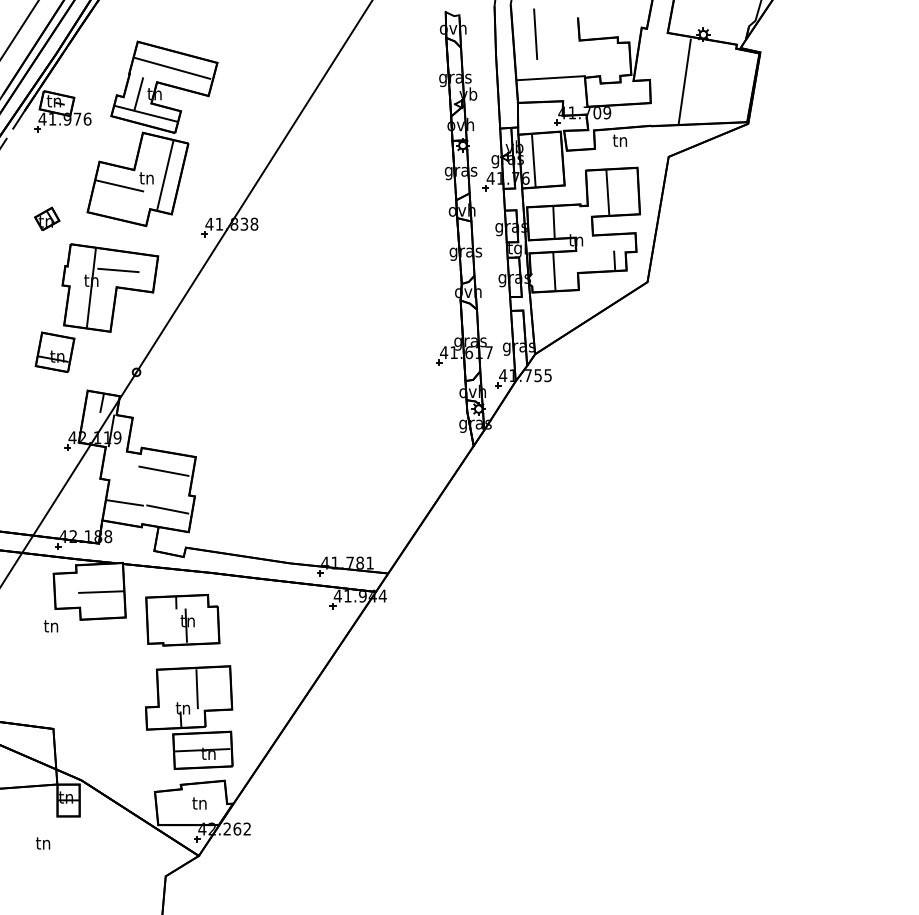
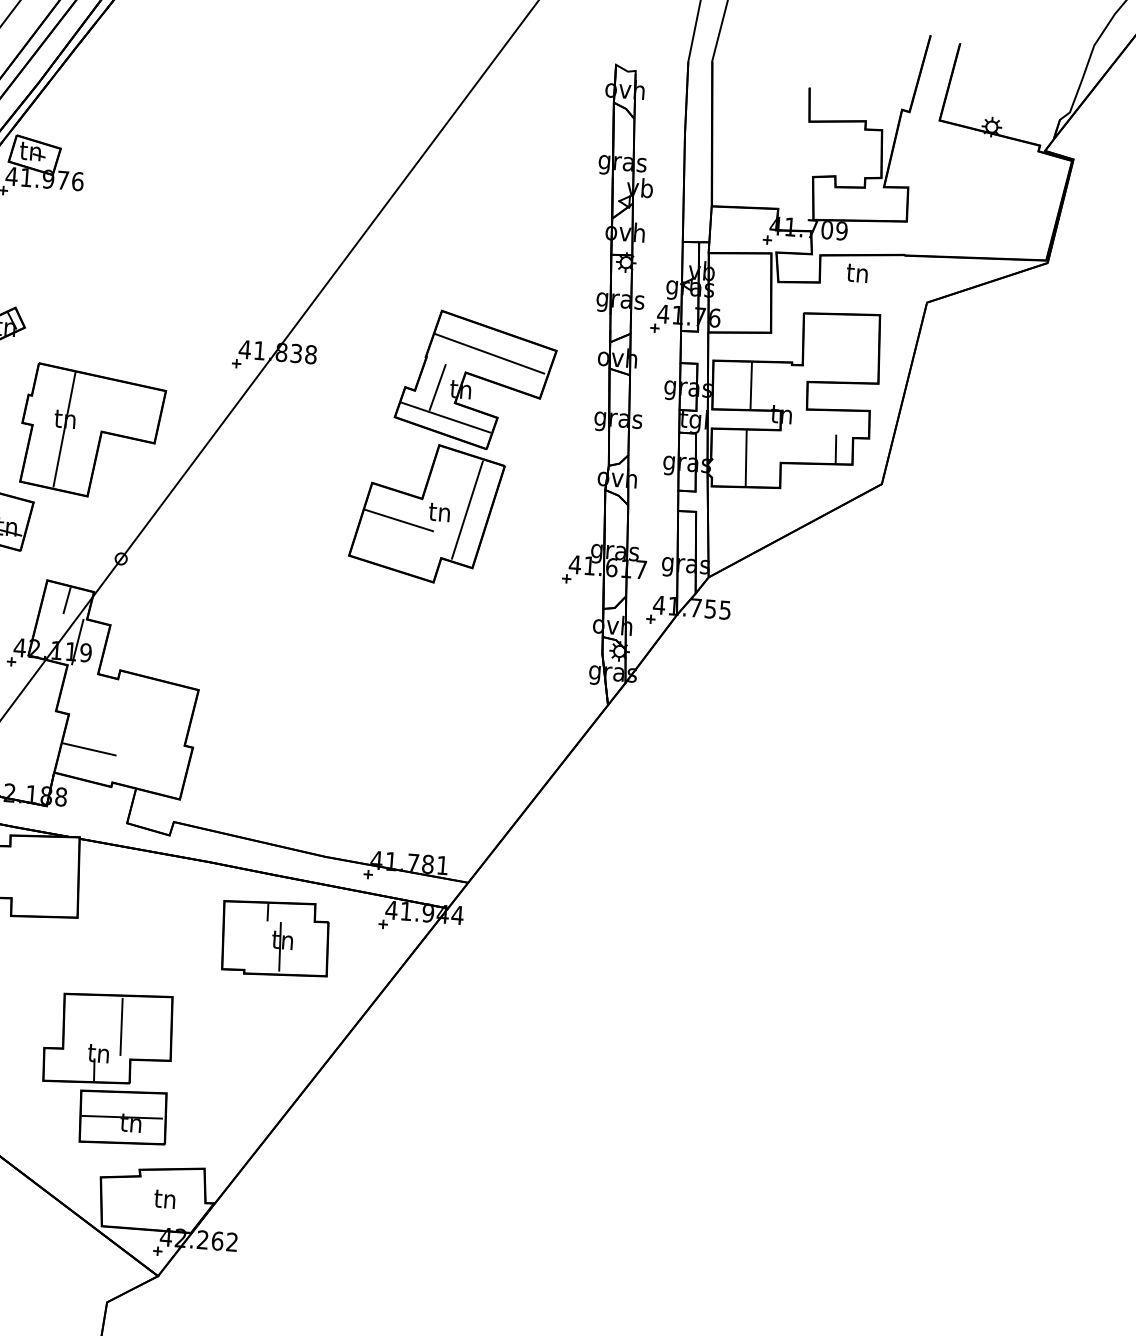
line: (535, 33) -> (745, 106), removed
line: (550, 78) -> (762, 174), removed
line: (684, 81) -> (958, 193), removed
part: (152, 133) -> (453, 447), moved
line: (533, 160) -> (728, 292), removed
line: (607, 192) -> (833, 347), removed
line: (118, 270) -> (106, 407), removed
line: (163, 470) -> (149, 706), removed
line: (167, 509) -> (151, 763), removed
line: (101, 591) -> (44, 876), removed
part: (182, 619) -> (275, 937), moved
part: (189, 717) -> (107, 1067), moved

